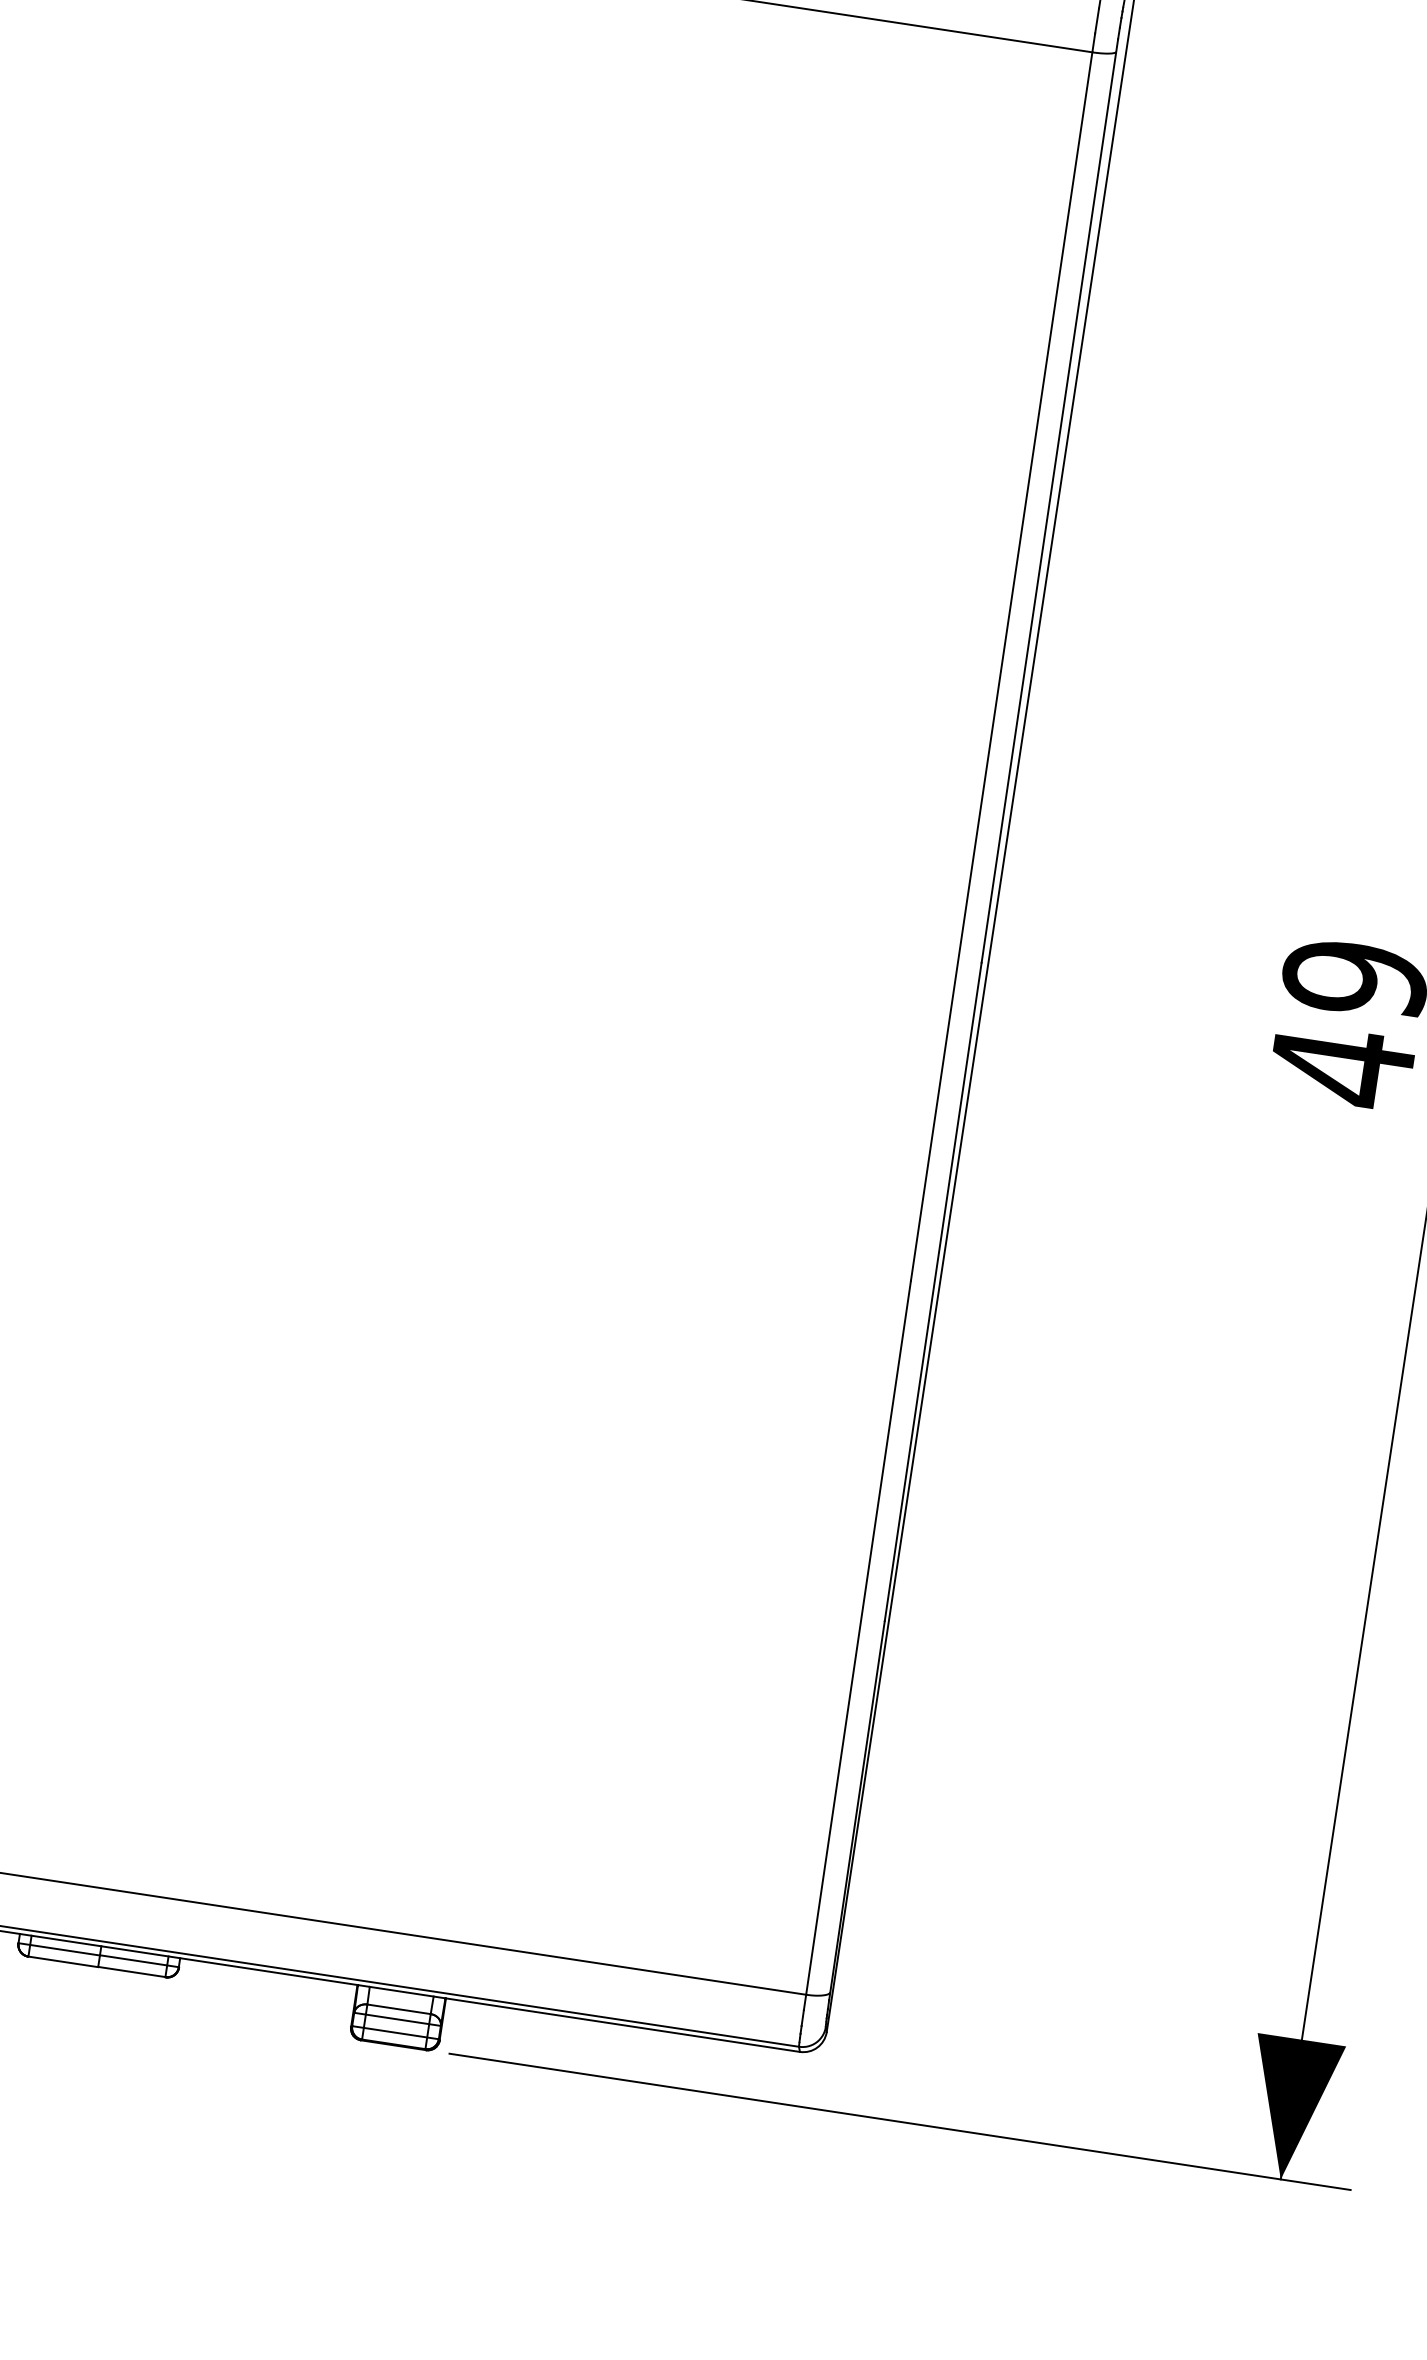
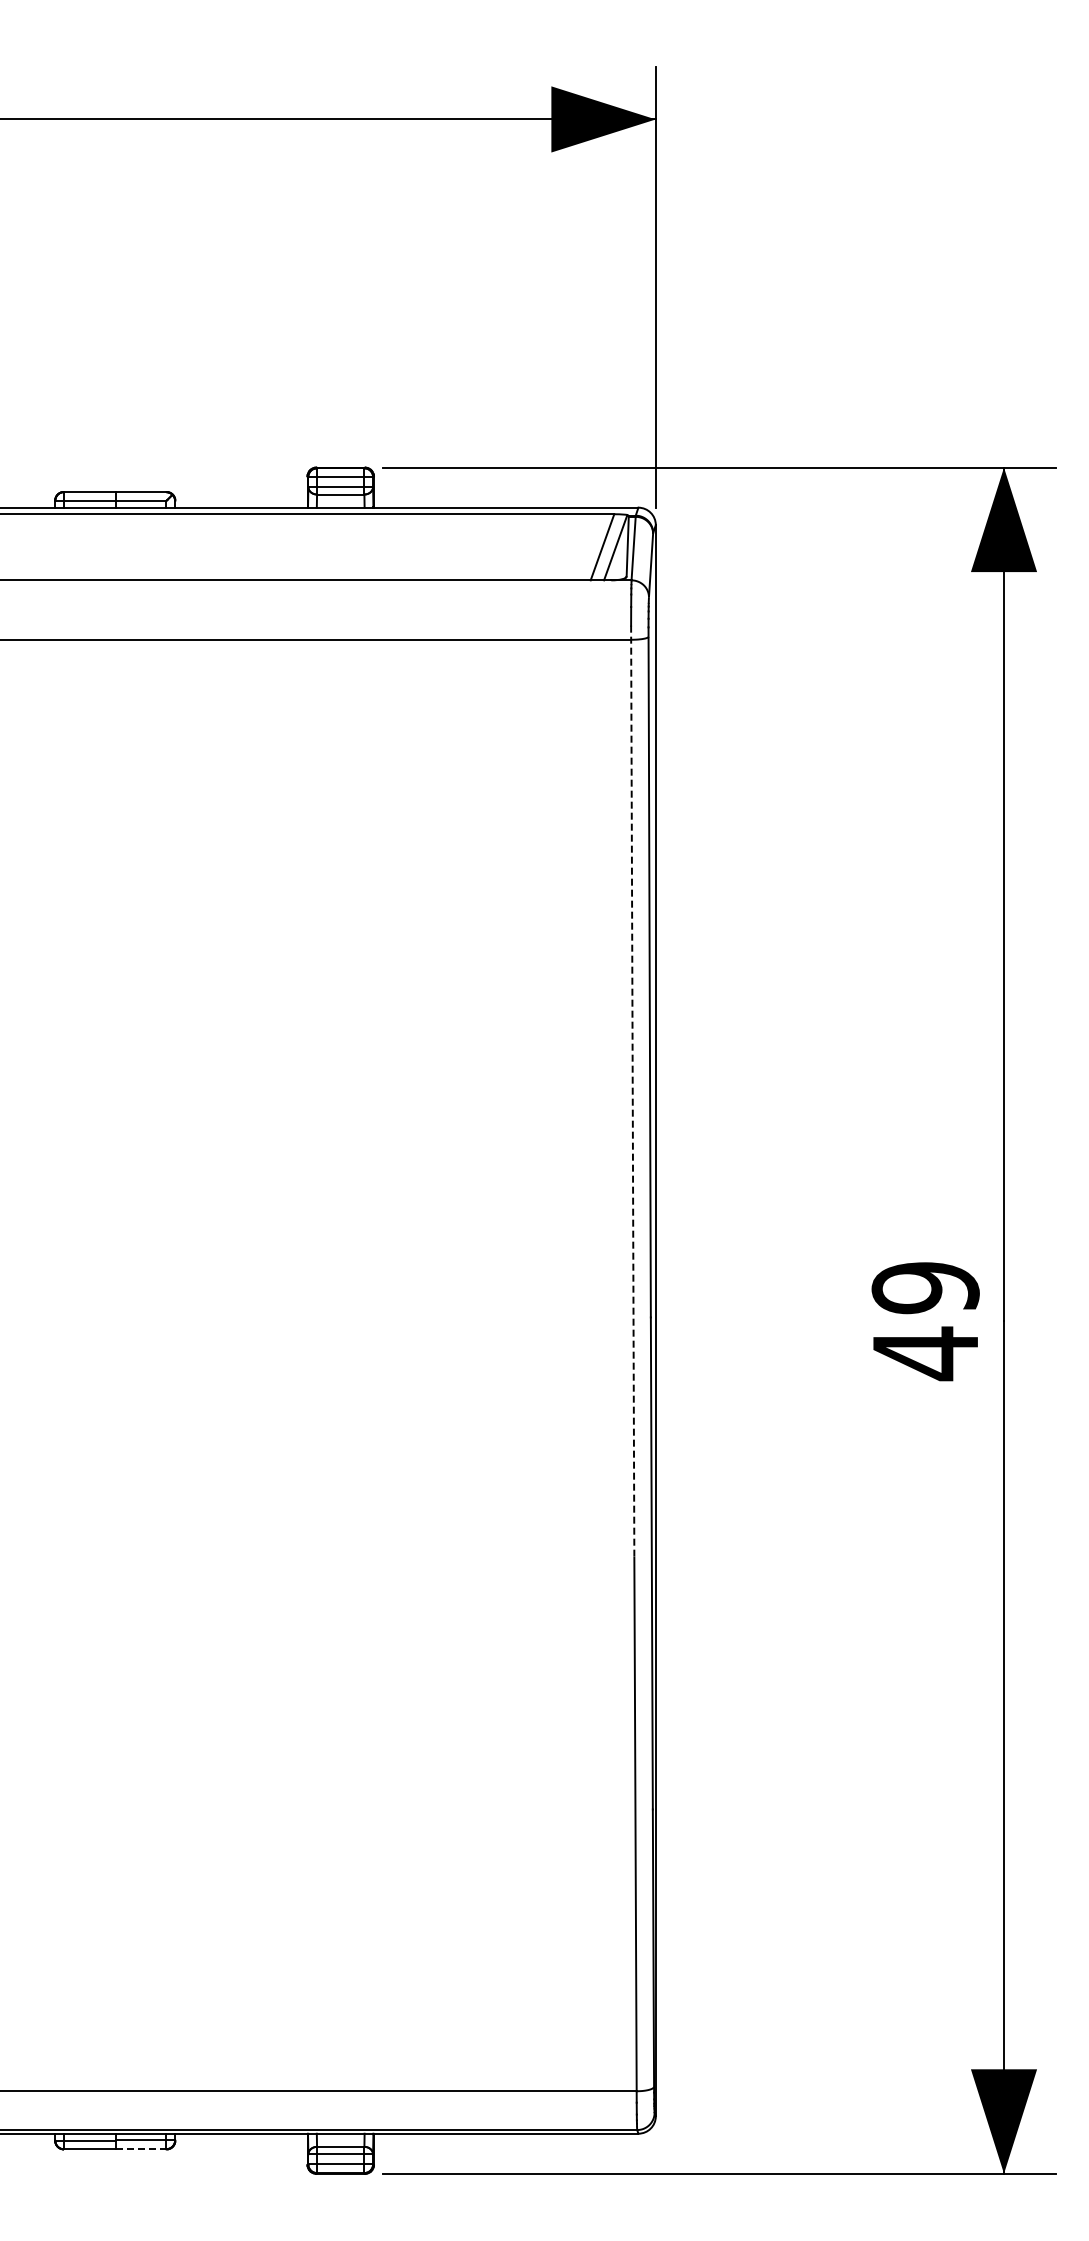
line: (1002, 658) -> (632, 1092), solid -> dashed
line: (132, 1972) -> (141, 2149), solid -> dashed

